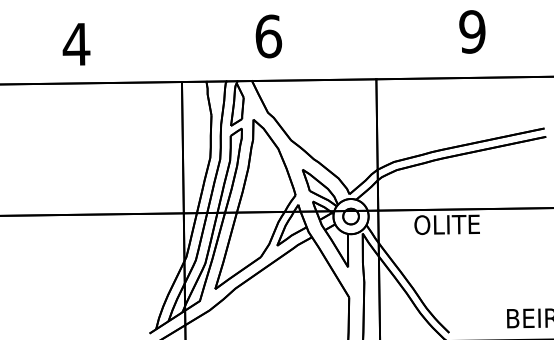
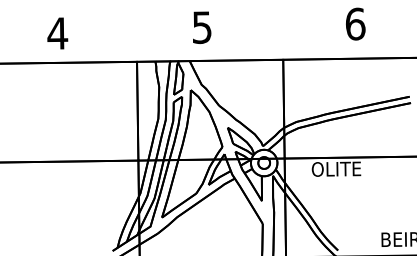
text: (472, 31) -> (355, 23), 9 -> 6
text: (268, 36) -> (202, 27), 6 -> 5

